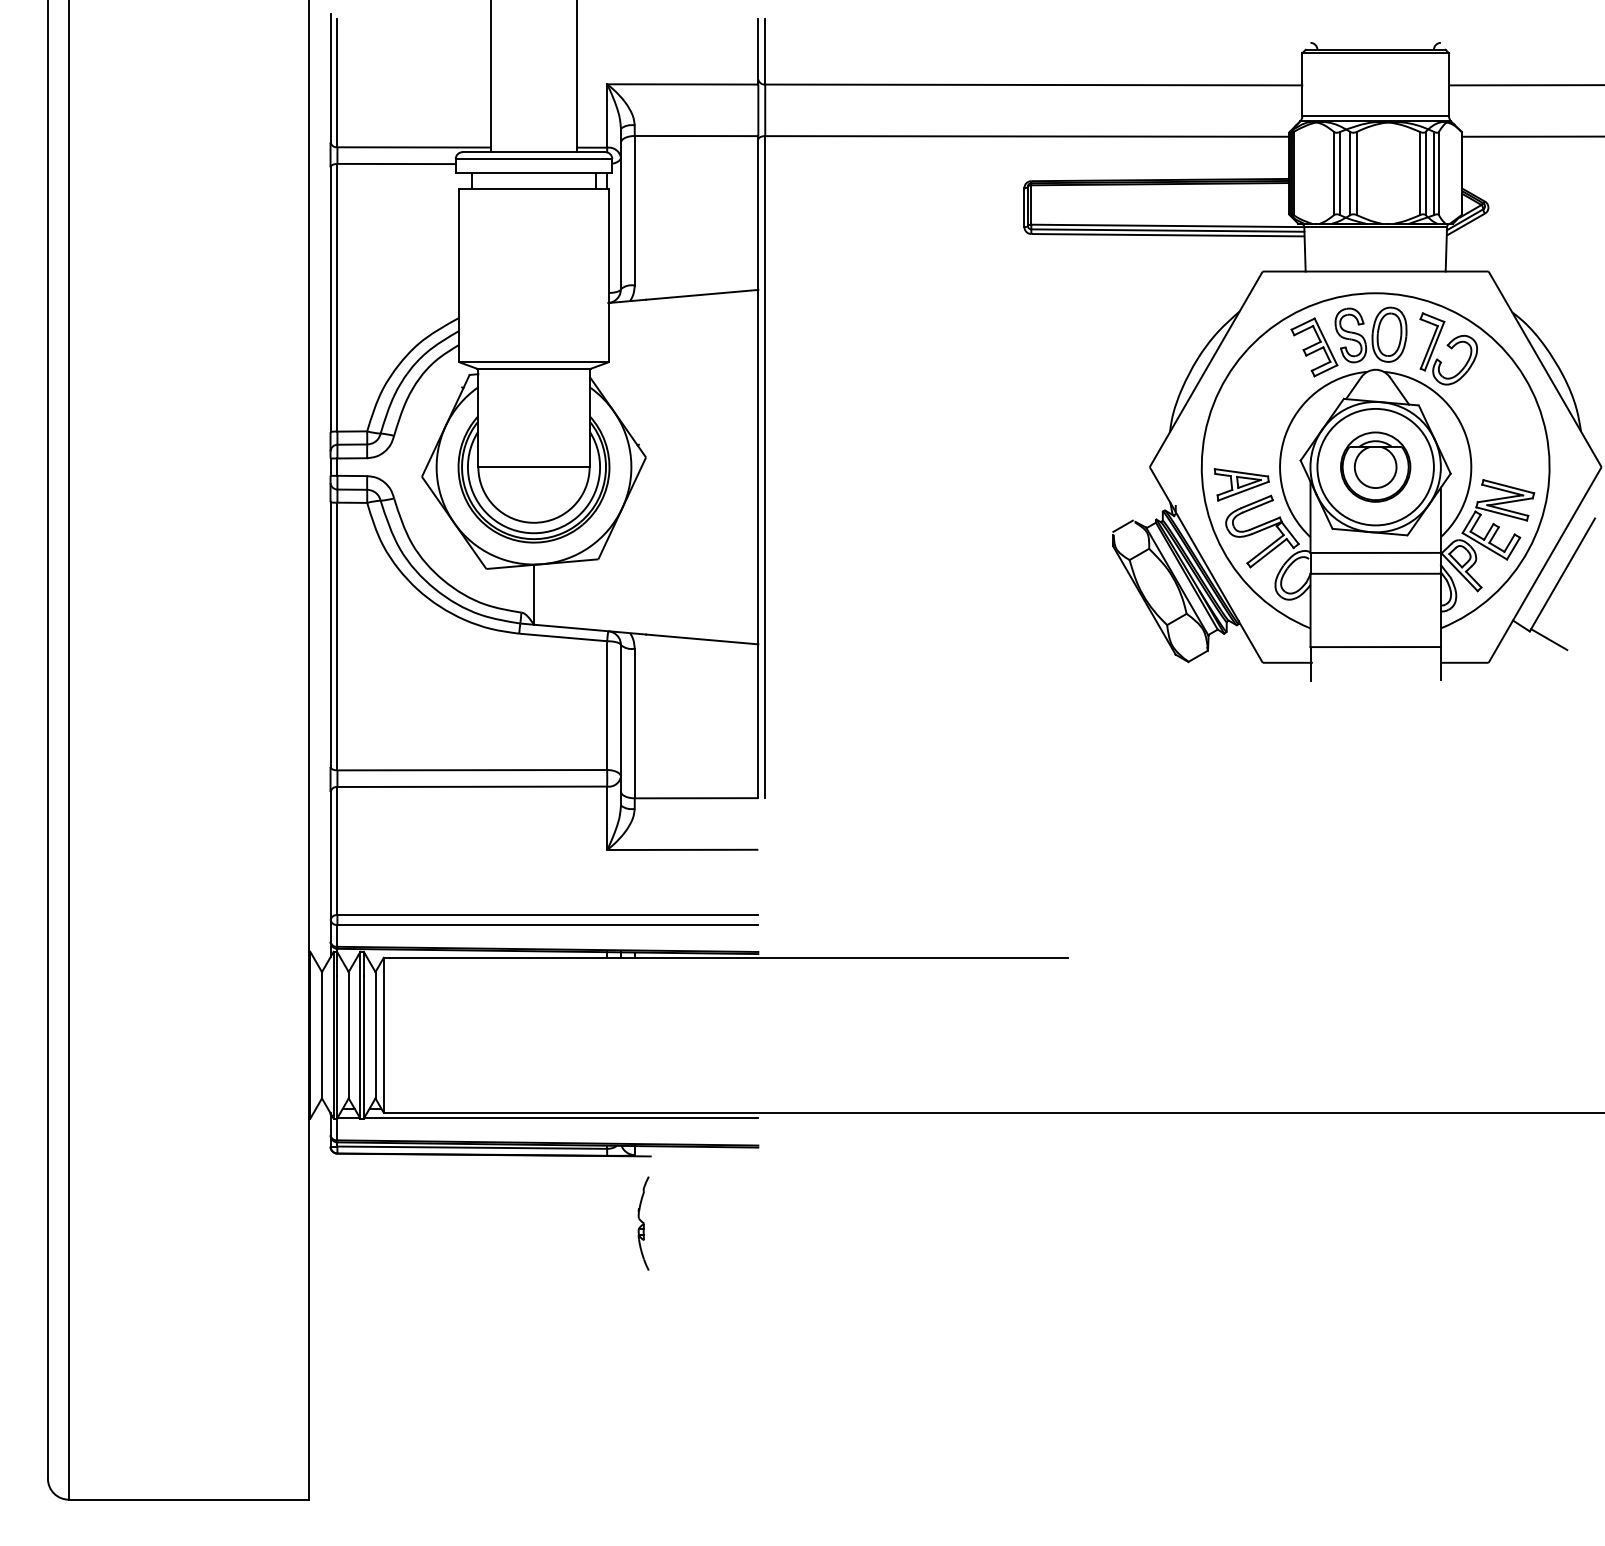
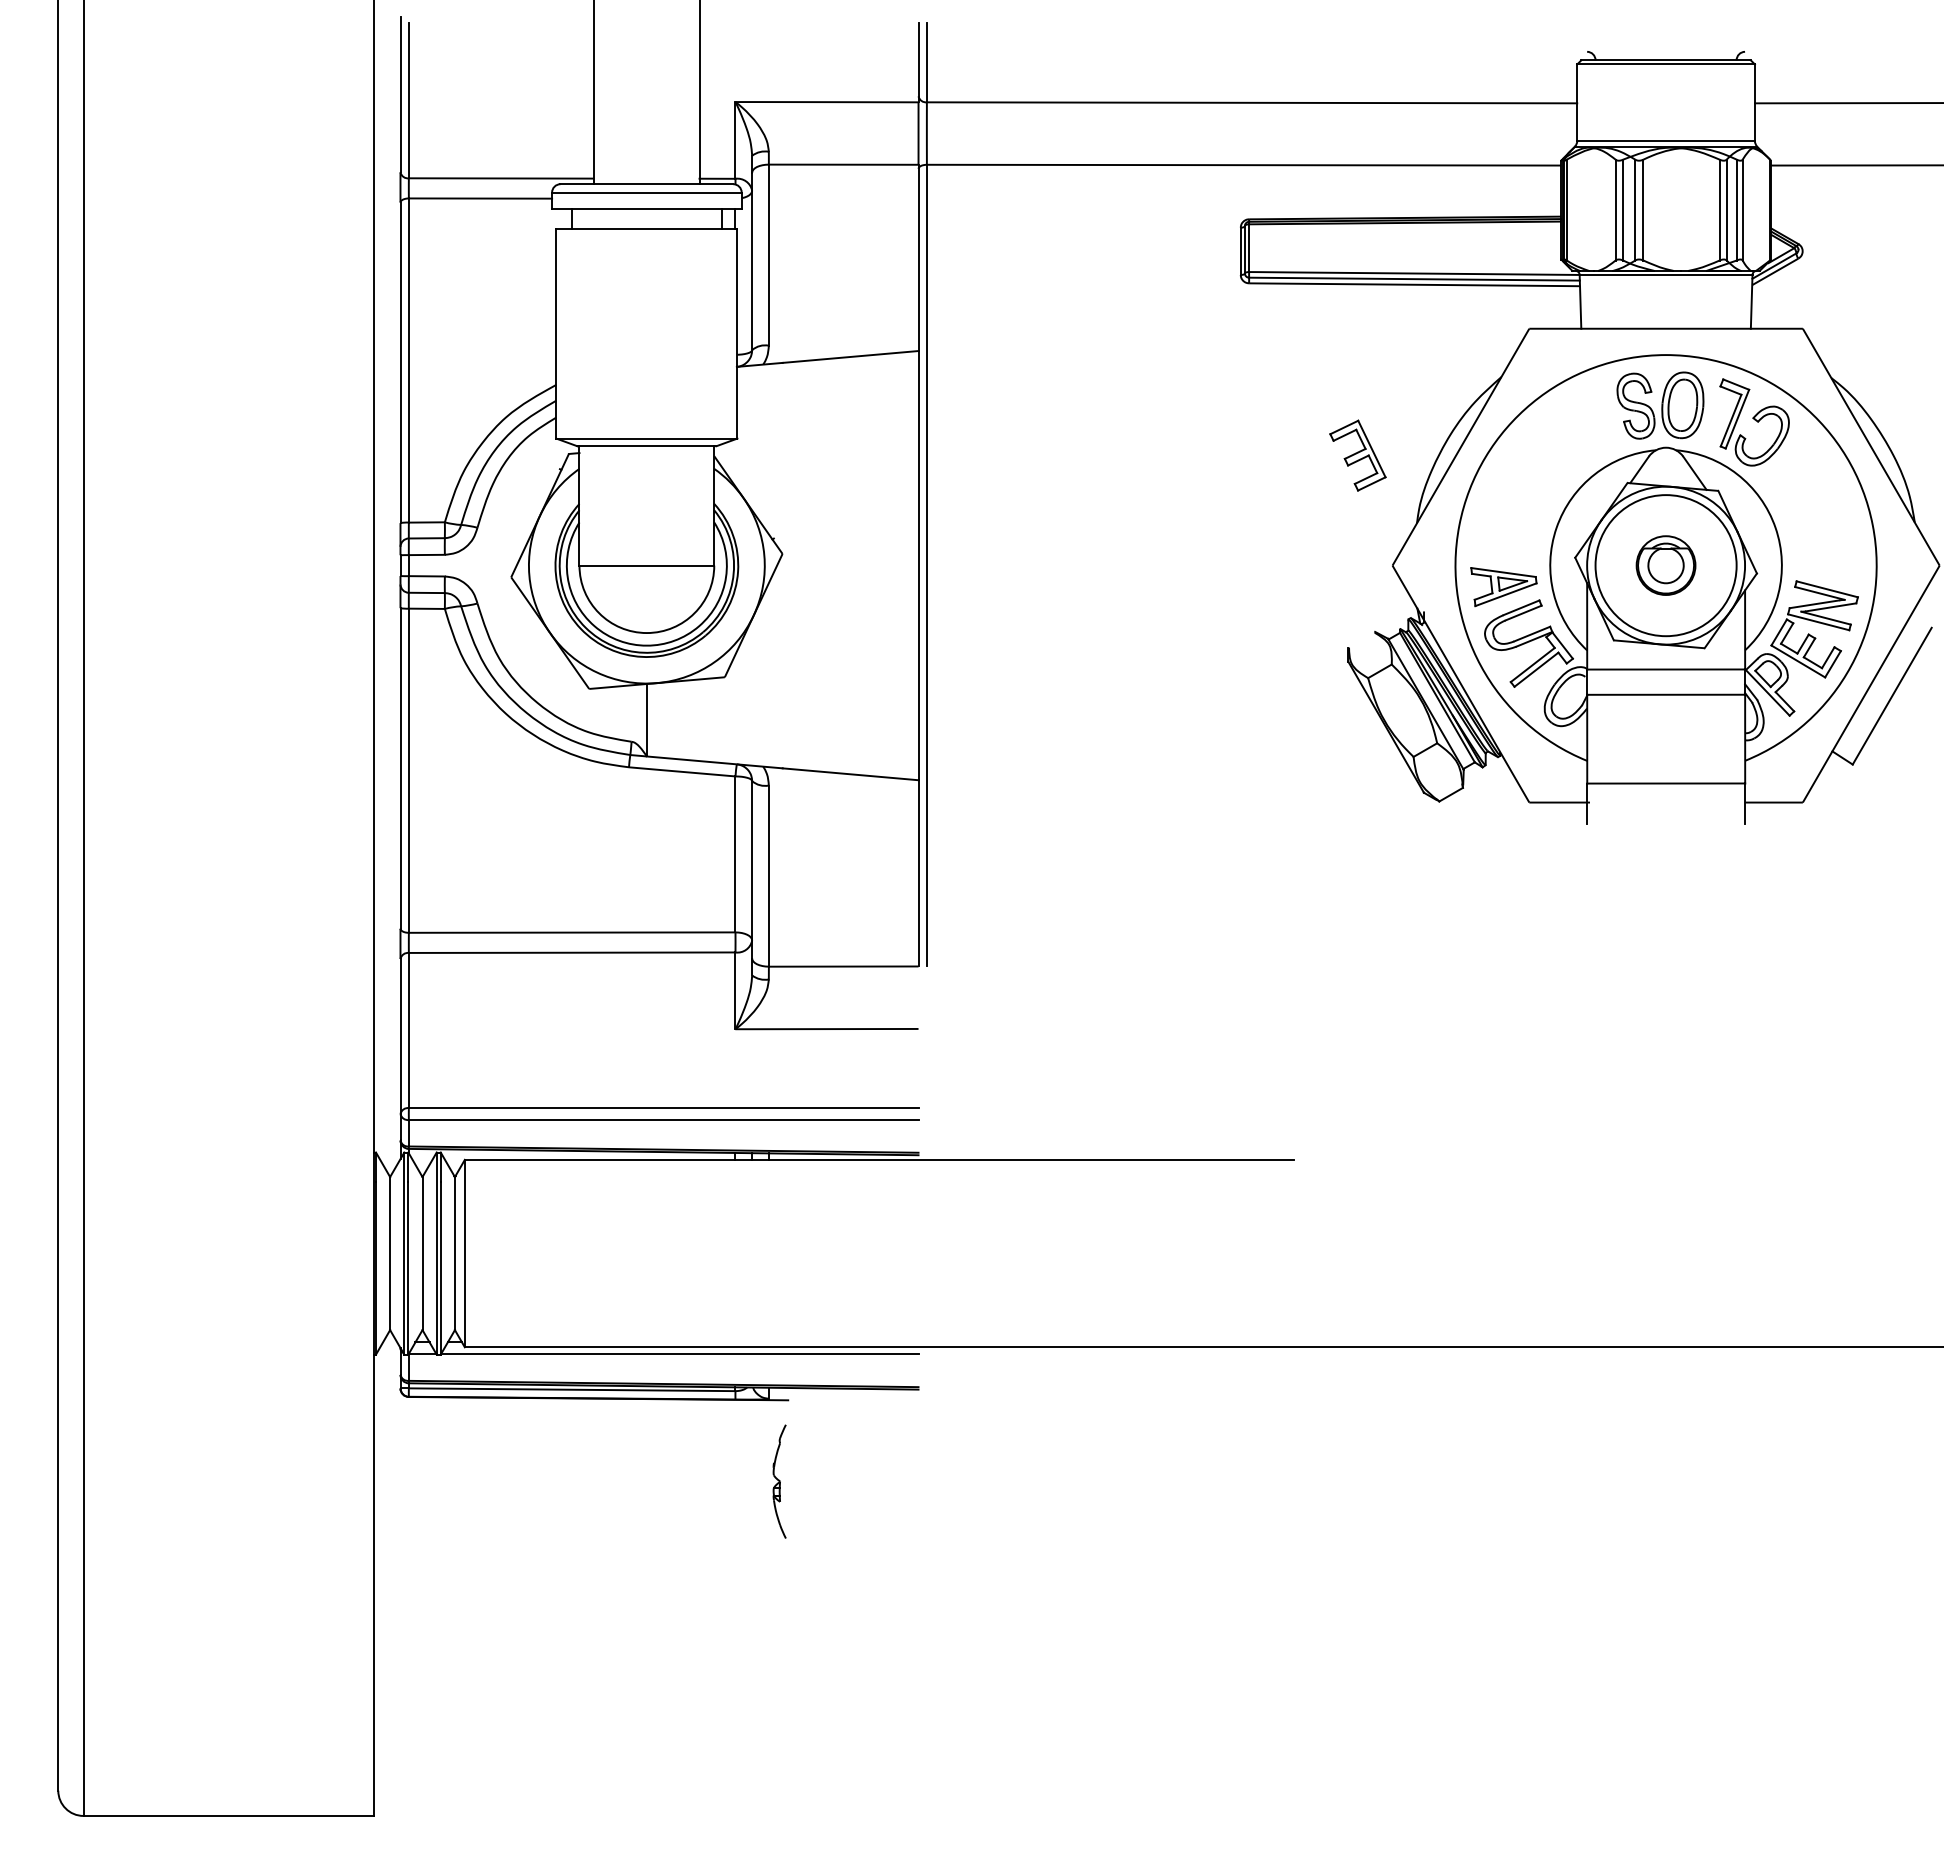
part: (1314, 347) -> (1357, 455), moved
part: (1375, 467) -> (1665, 565), size x0.7
line: (1123, 526) -> (1360, 637), removed
line: (1549, 639) -> (1876, 774), removed

